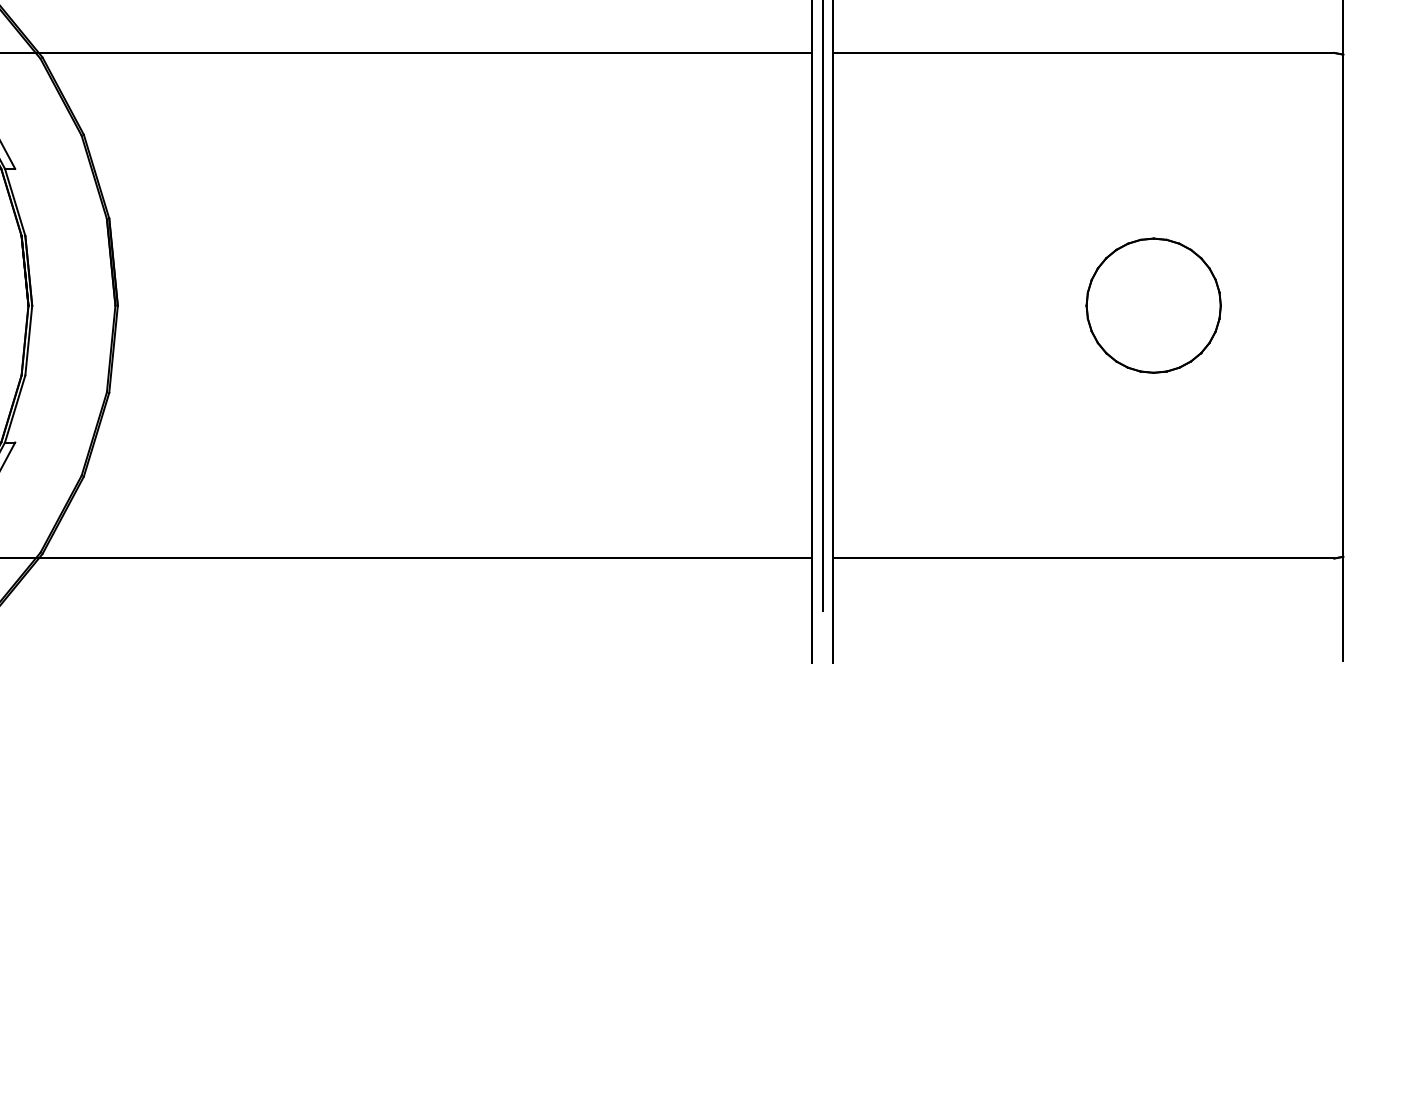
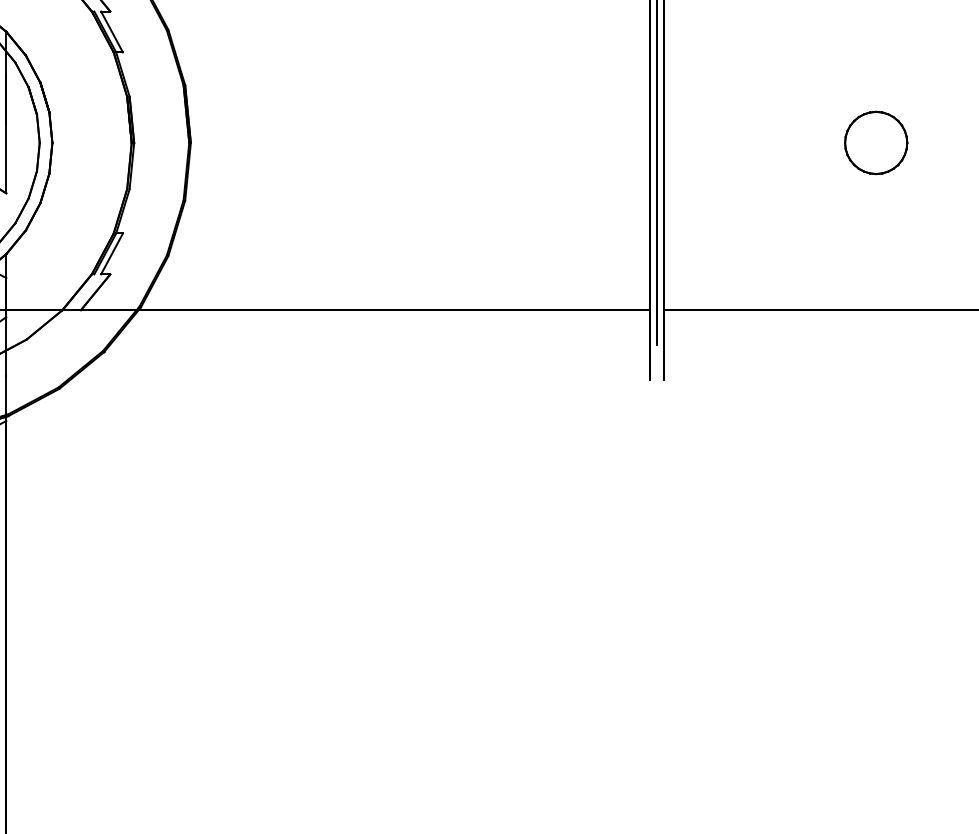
part: (1152, 305) -> (875, 142), size x0.7

